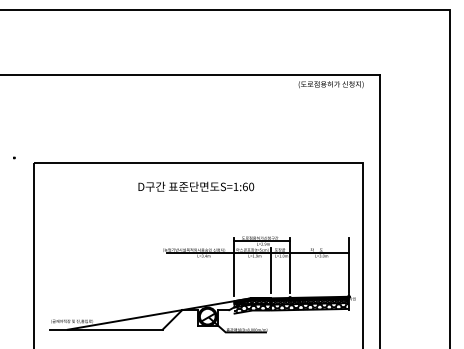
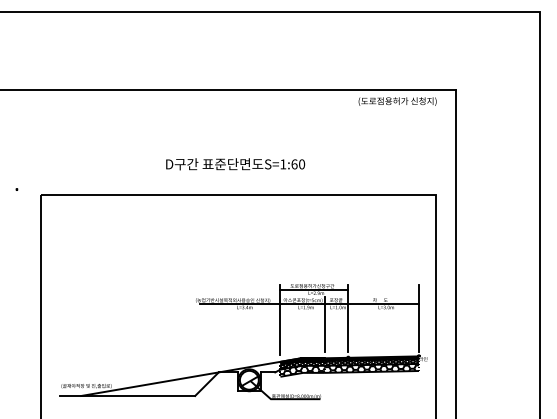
text: (196, 186) -> (235, 164), moved

